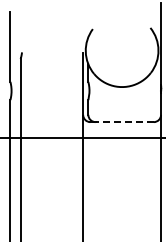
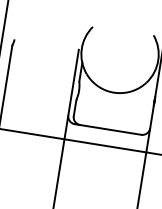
line: (124, 122) -> (110, 130), dashed -> solid

